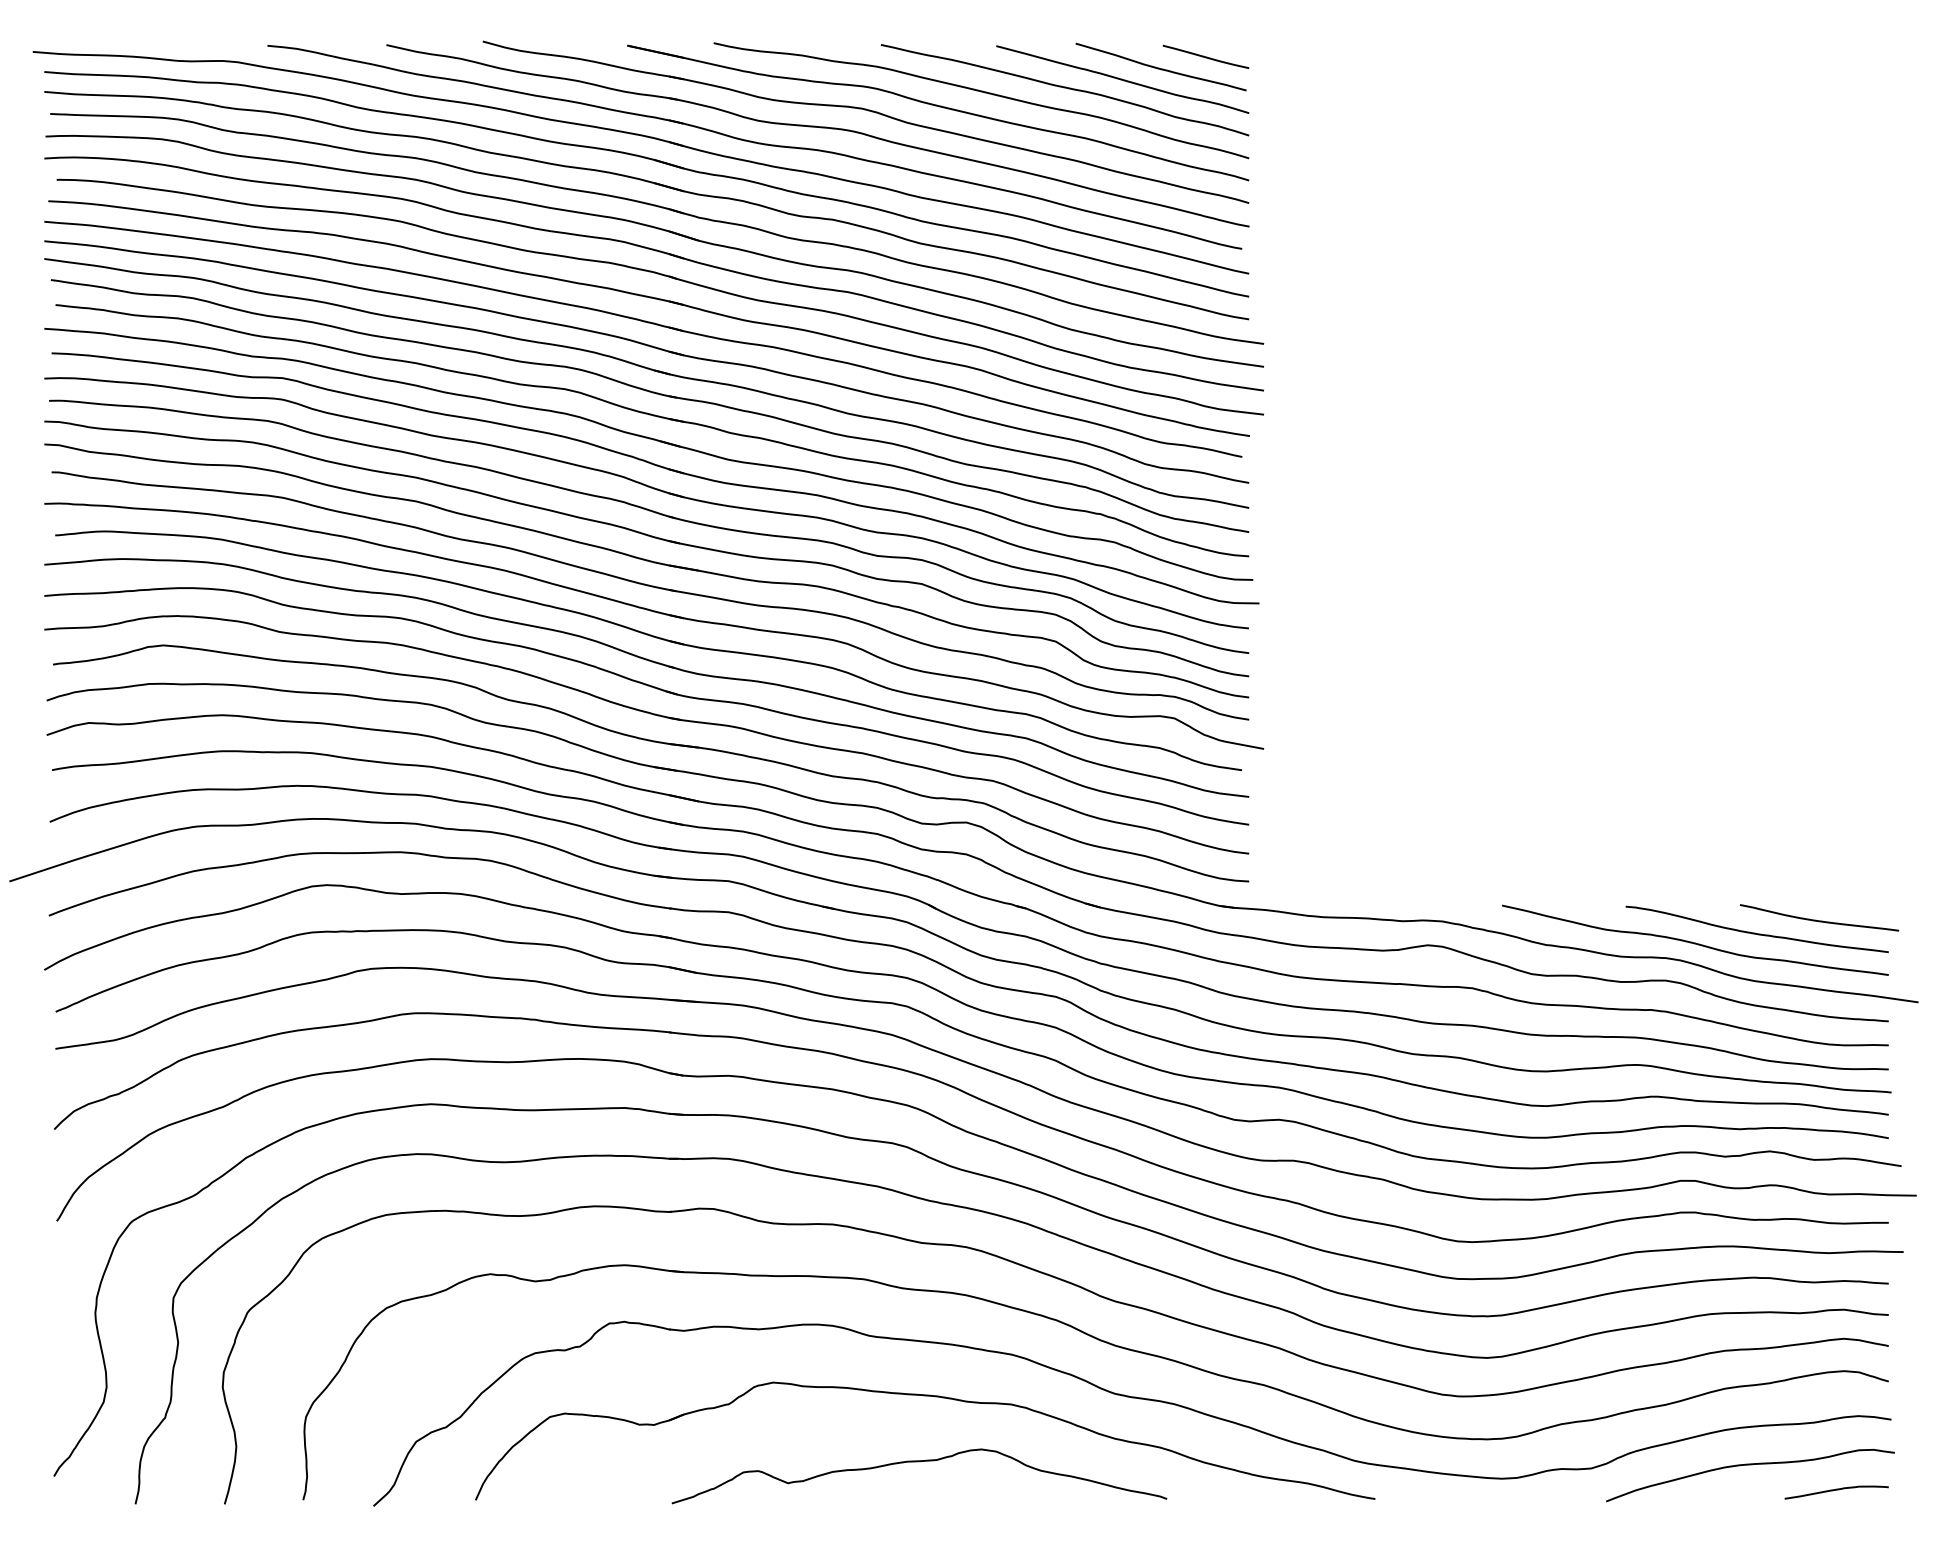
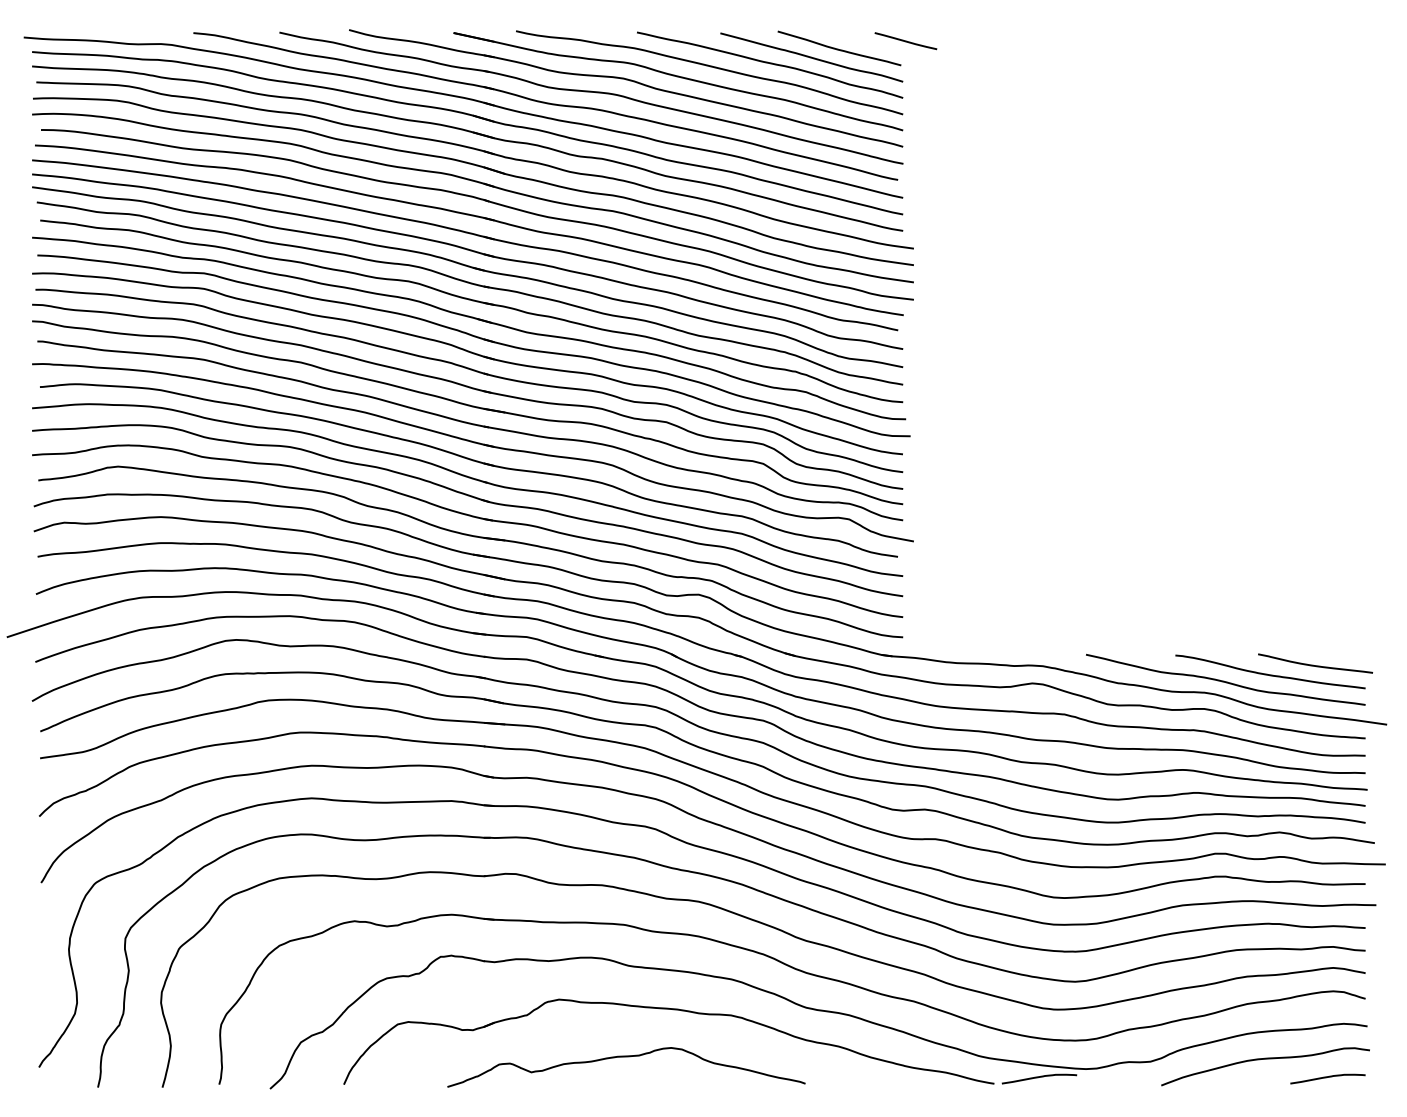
line: (1205, 56) -> (905, 40), moved
curve: (919, 1462) -> (626, 1057), moved
curve: (1437, 1490) -> (1039, 1077), added

